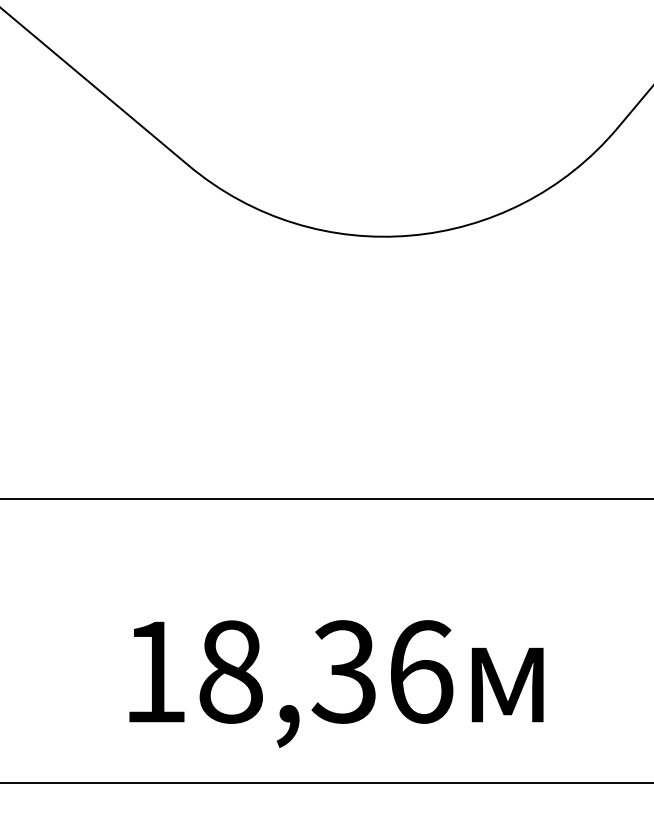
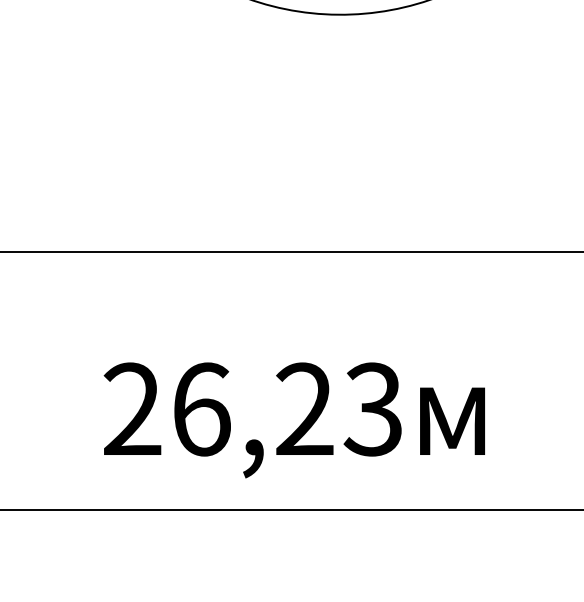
text: (288, 671) -> (253, 409), 18,36 -> 26,23

